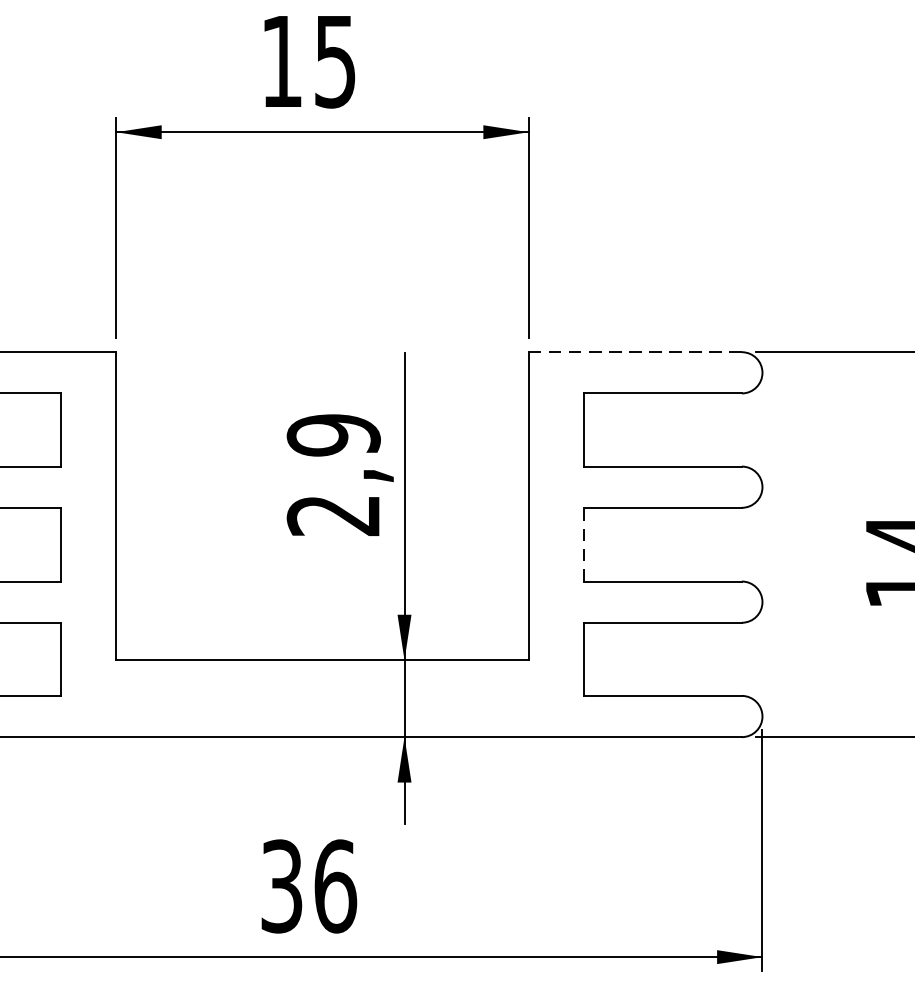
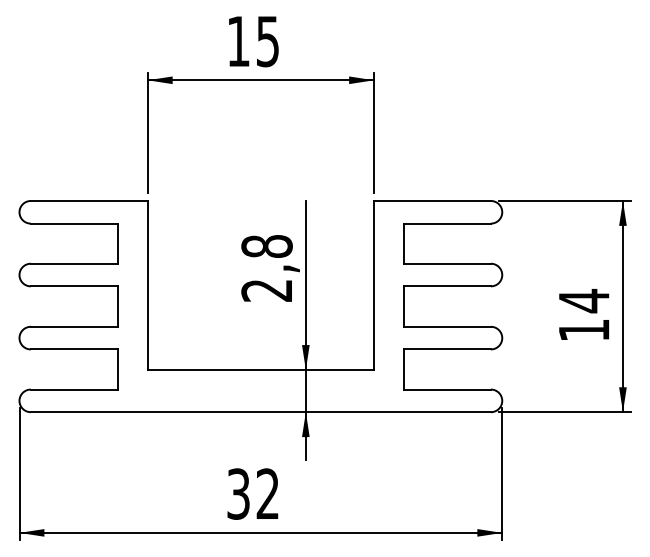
line: (633, 351) -> (431, 200), dashed -> solid
text: (332, 435) -> (266, 246), 2,9 -> 2,8
line: (584, 544) -> (404, 306), dashed -> solid
text: (334, 885) -> (267, 493), 36 -> 32

